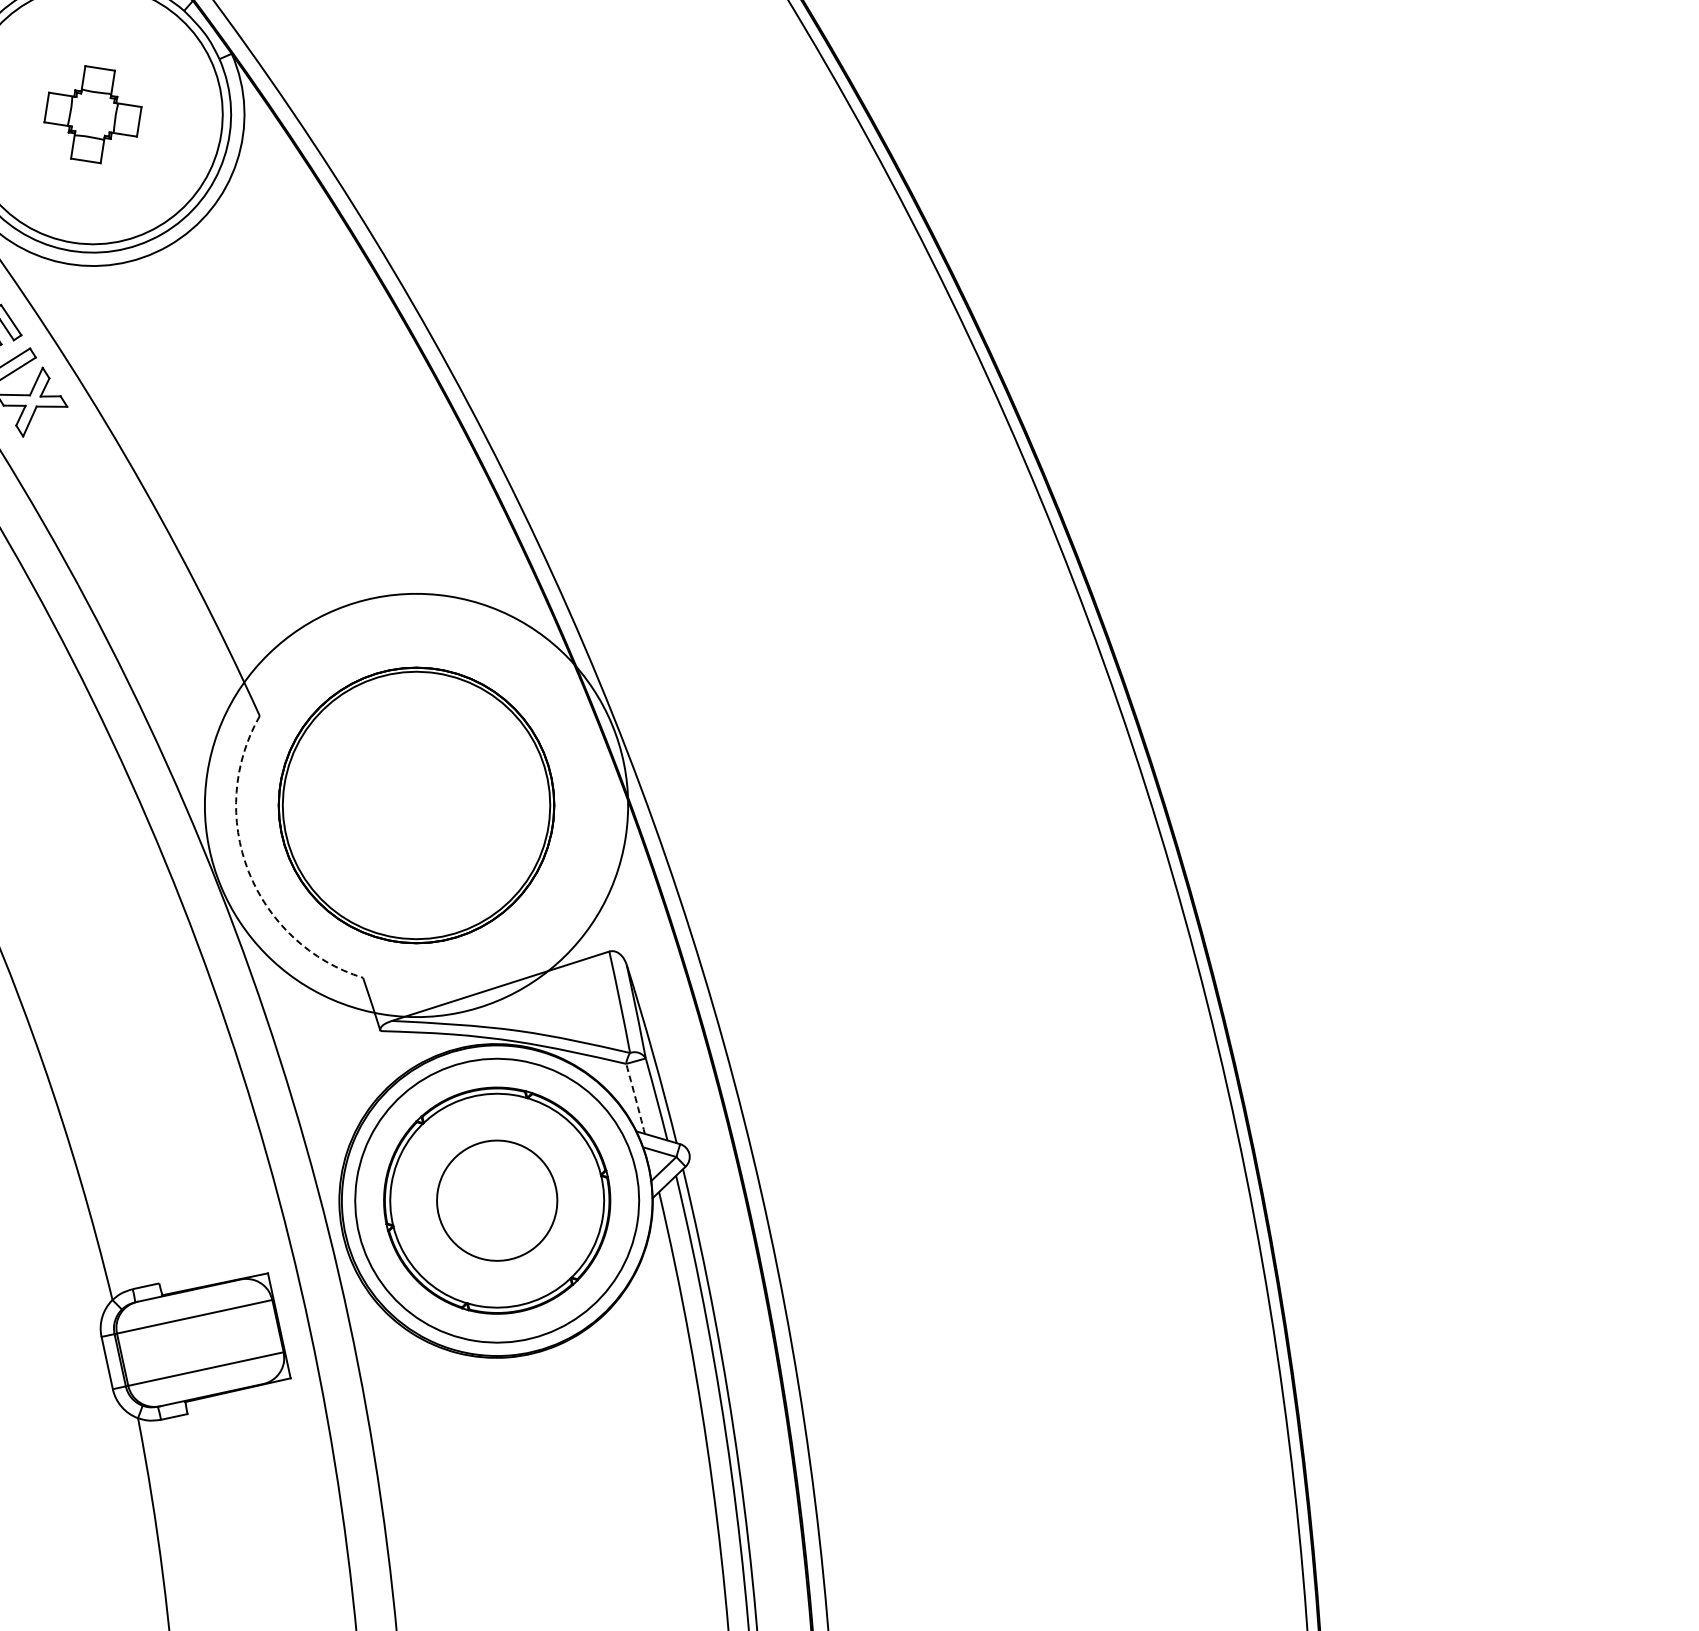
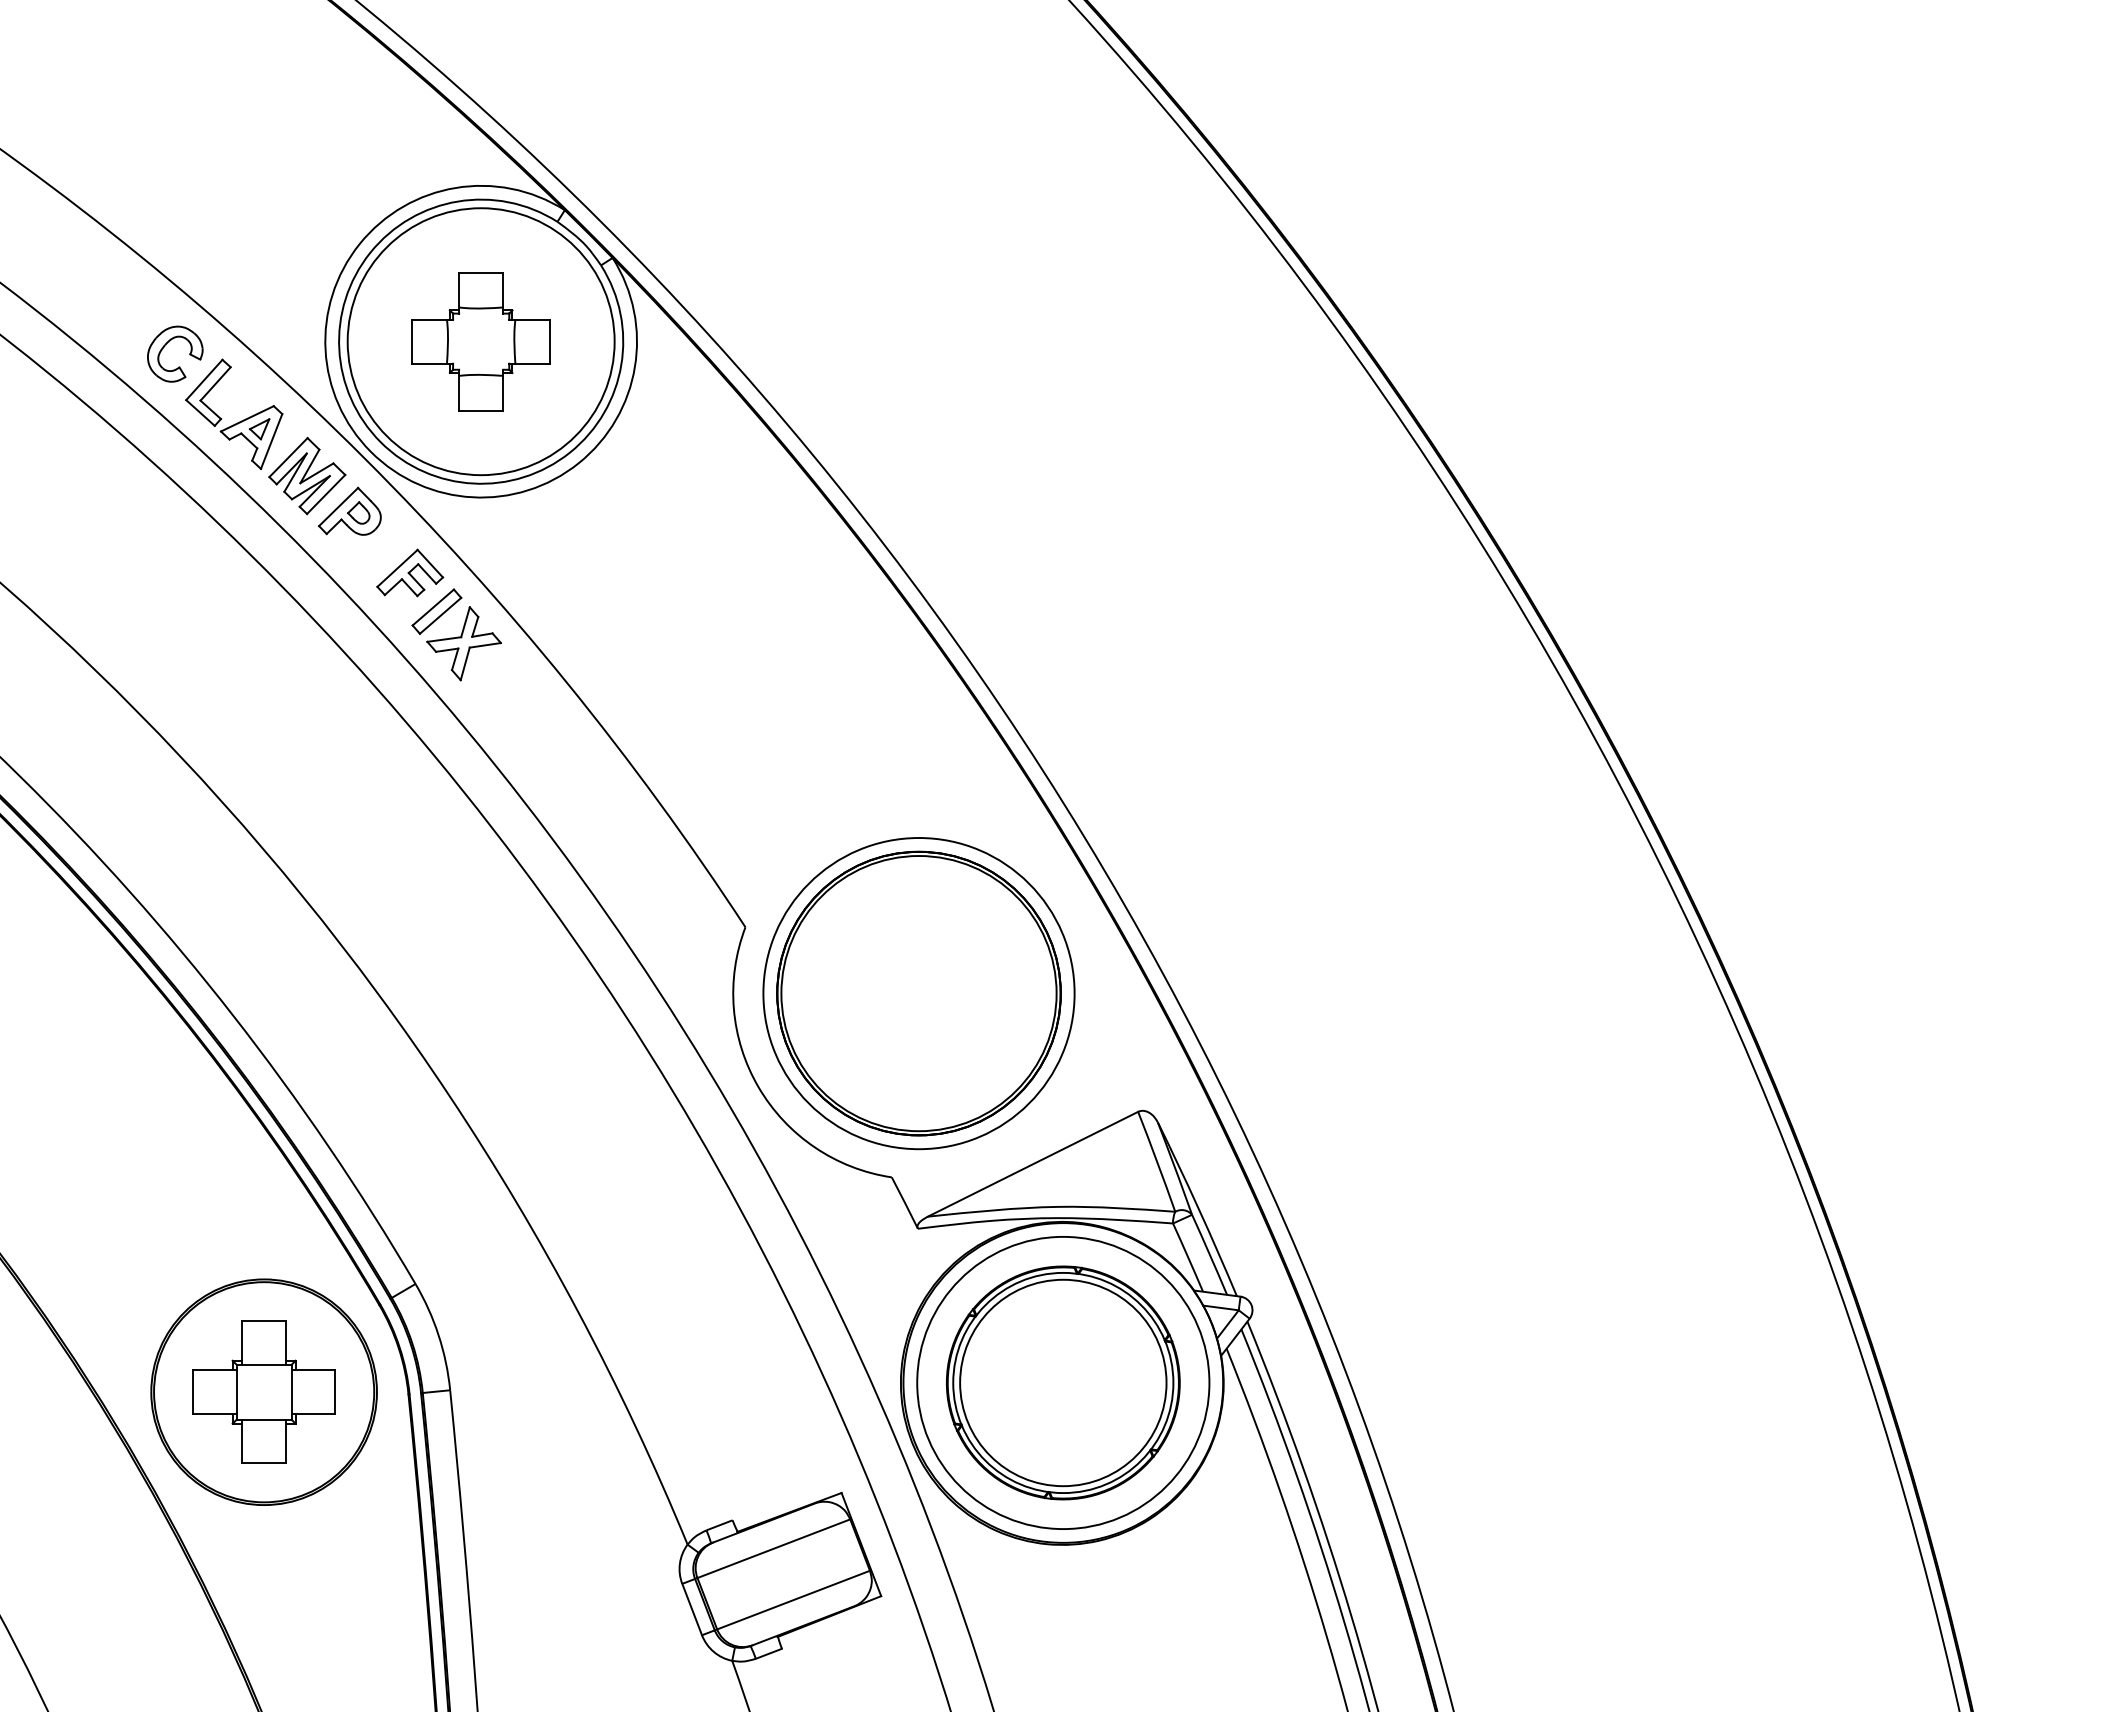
part: (92, 114) -> (480, 341), size x1.43
circle: (416, 805) -> (918, 993), size x0.71
arc: (248, 871) -> (758, 1087), dashed -> solid
arc: (636, 1098) -> (1188, 1257), dashed -> solid
circle: (497, 1200) -> (1063, 1382), size x1.67

